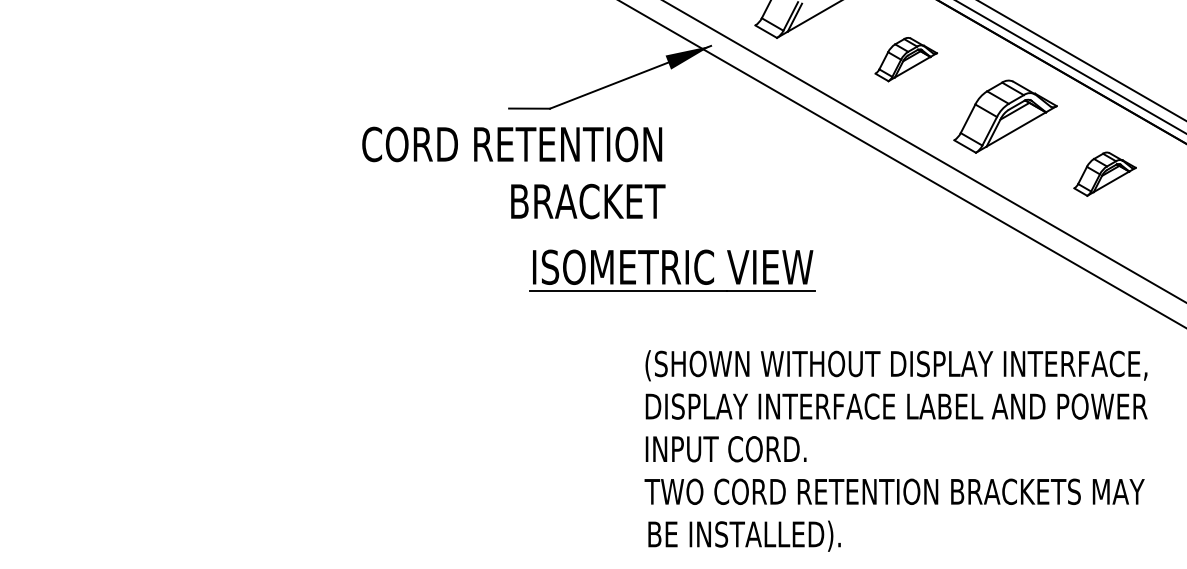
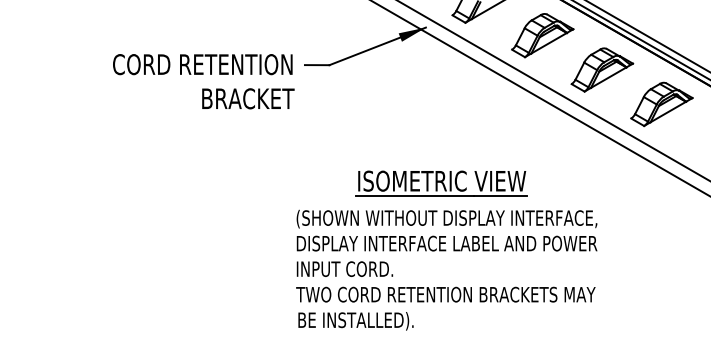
part: (905, 59) -> (542, 35), size x1.67
text: (513, 172) -> (203, 81), moved
part: (1104, 174) -> (661, 104), size x1.67
part: (671, 271) -> (441, 183), moved
text: (895, 449) -> (446, 269), moved

